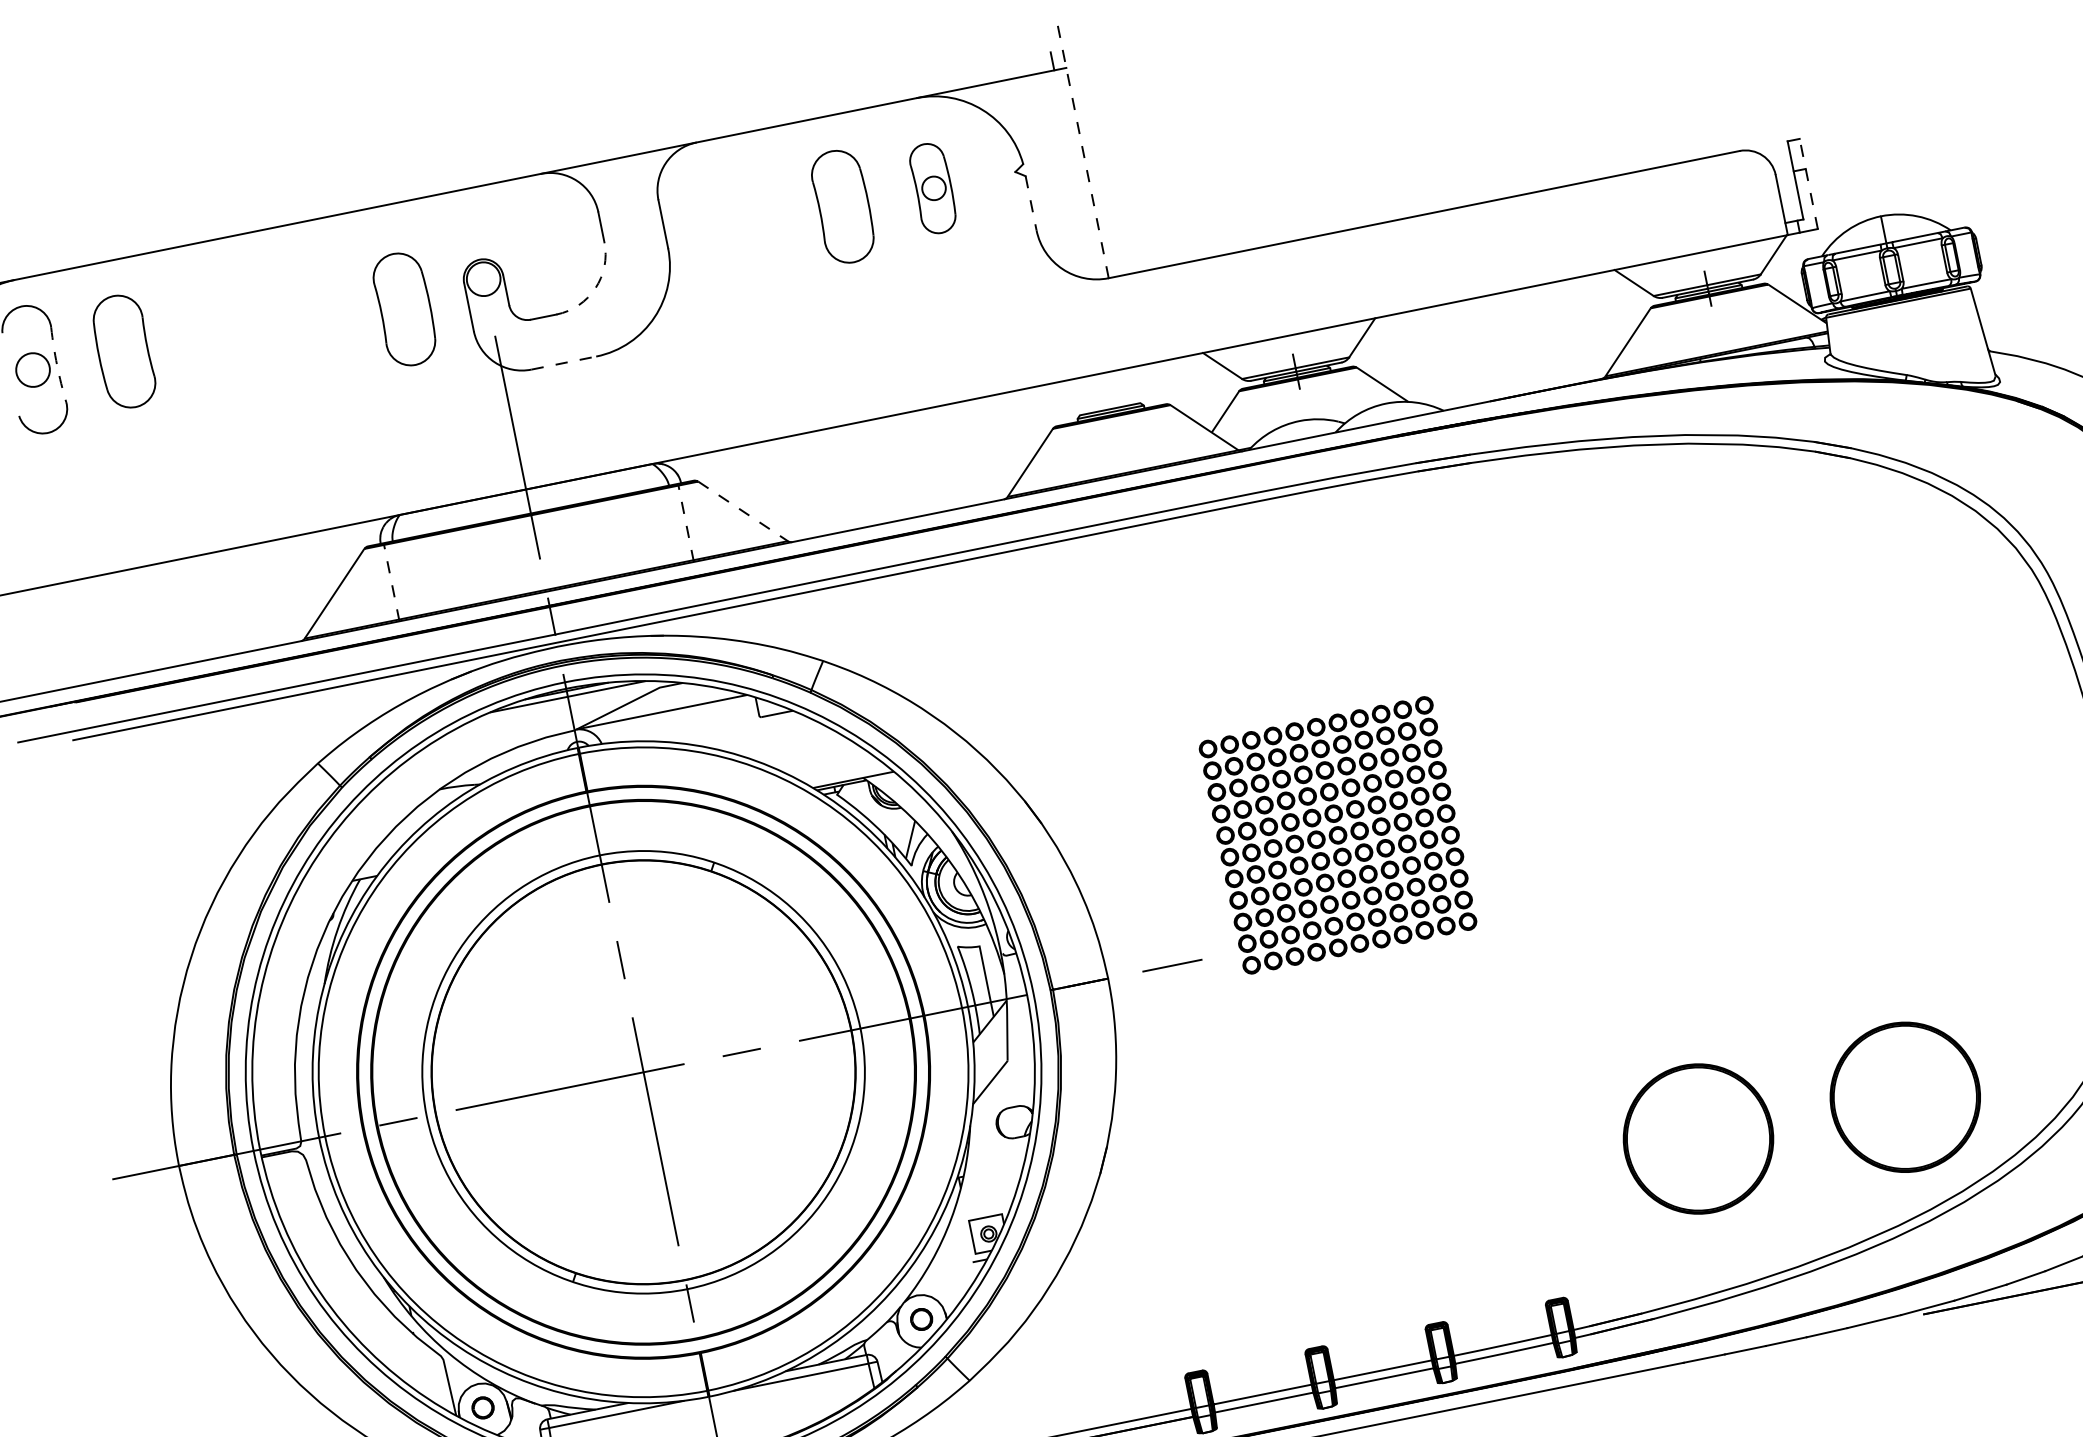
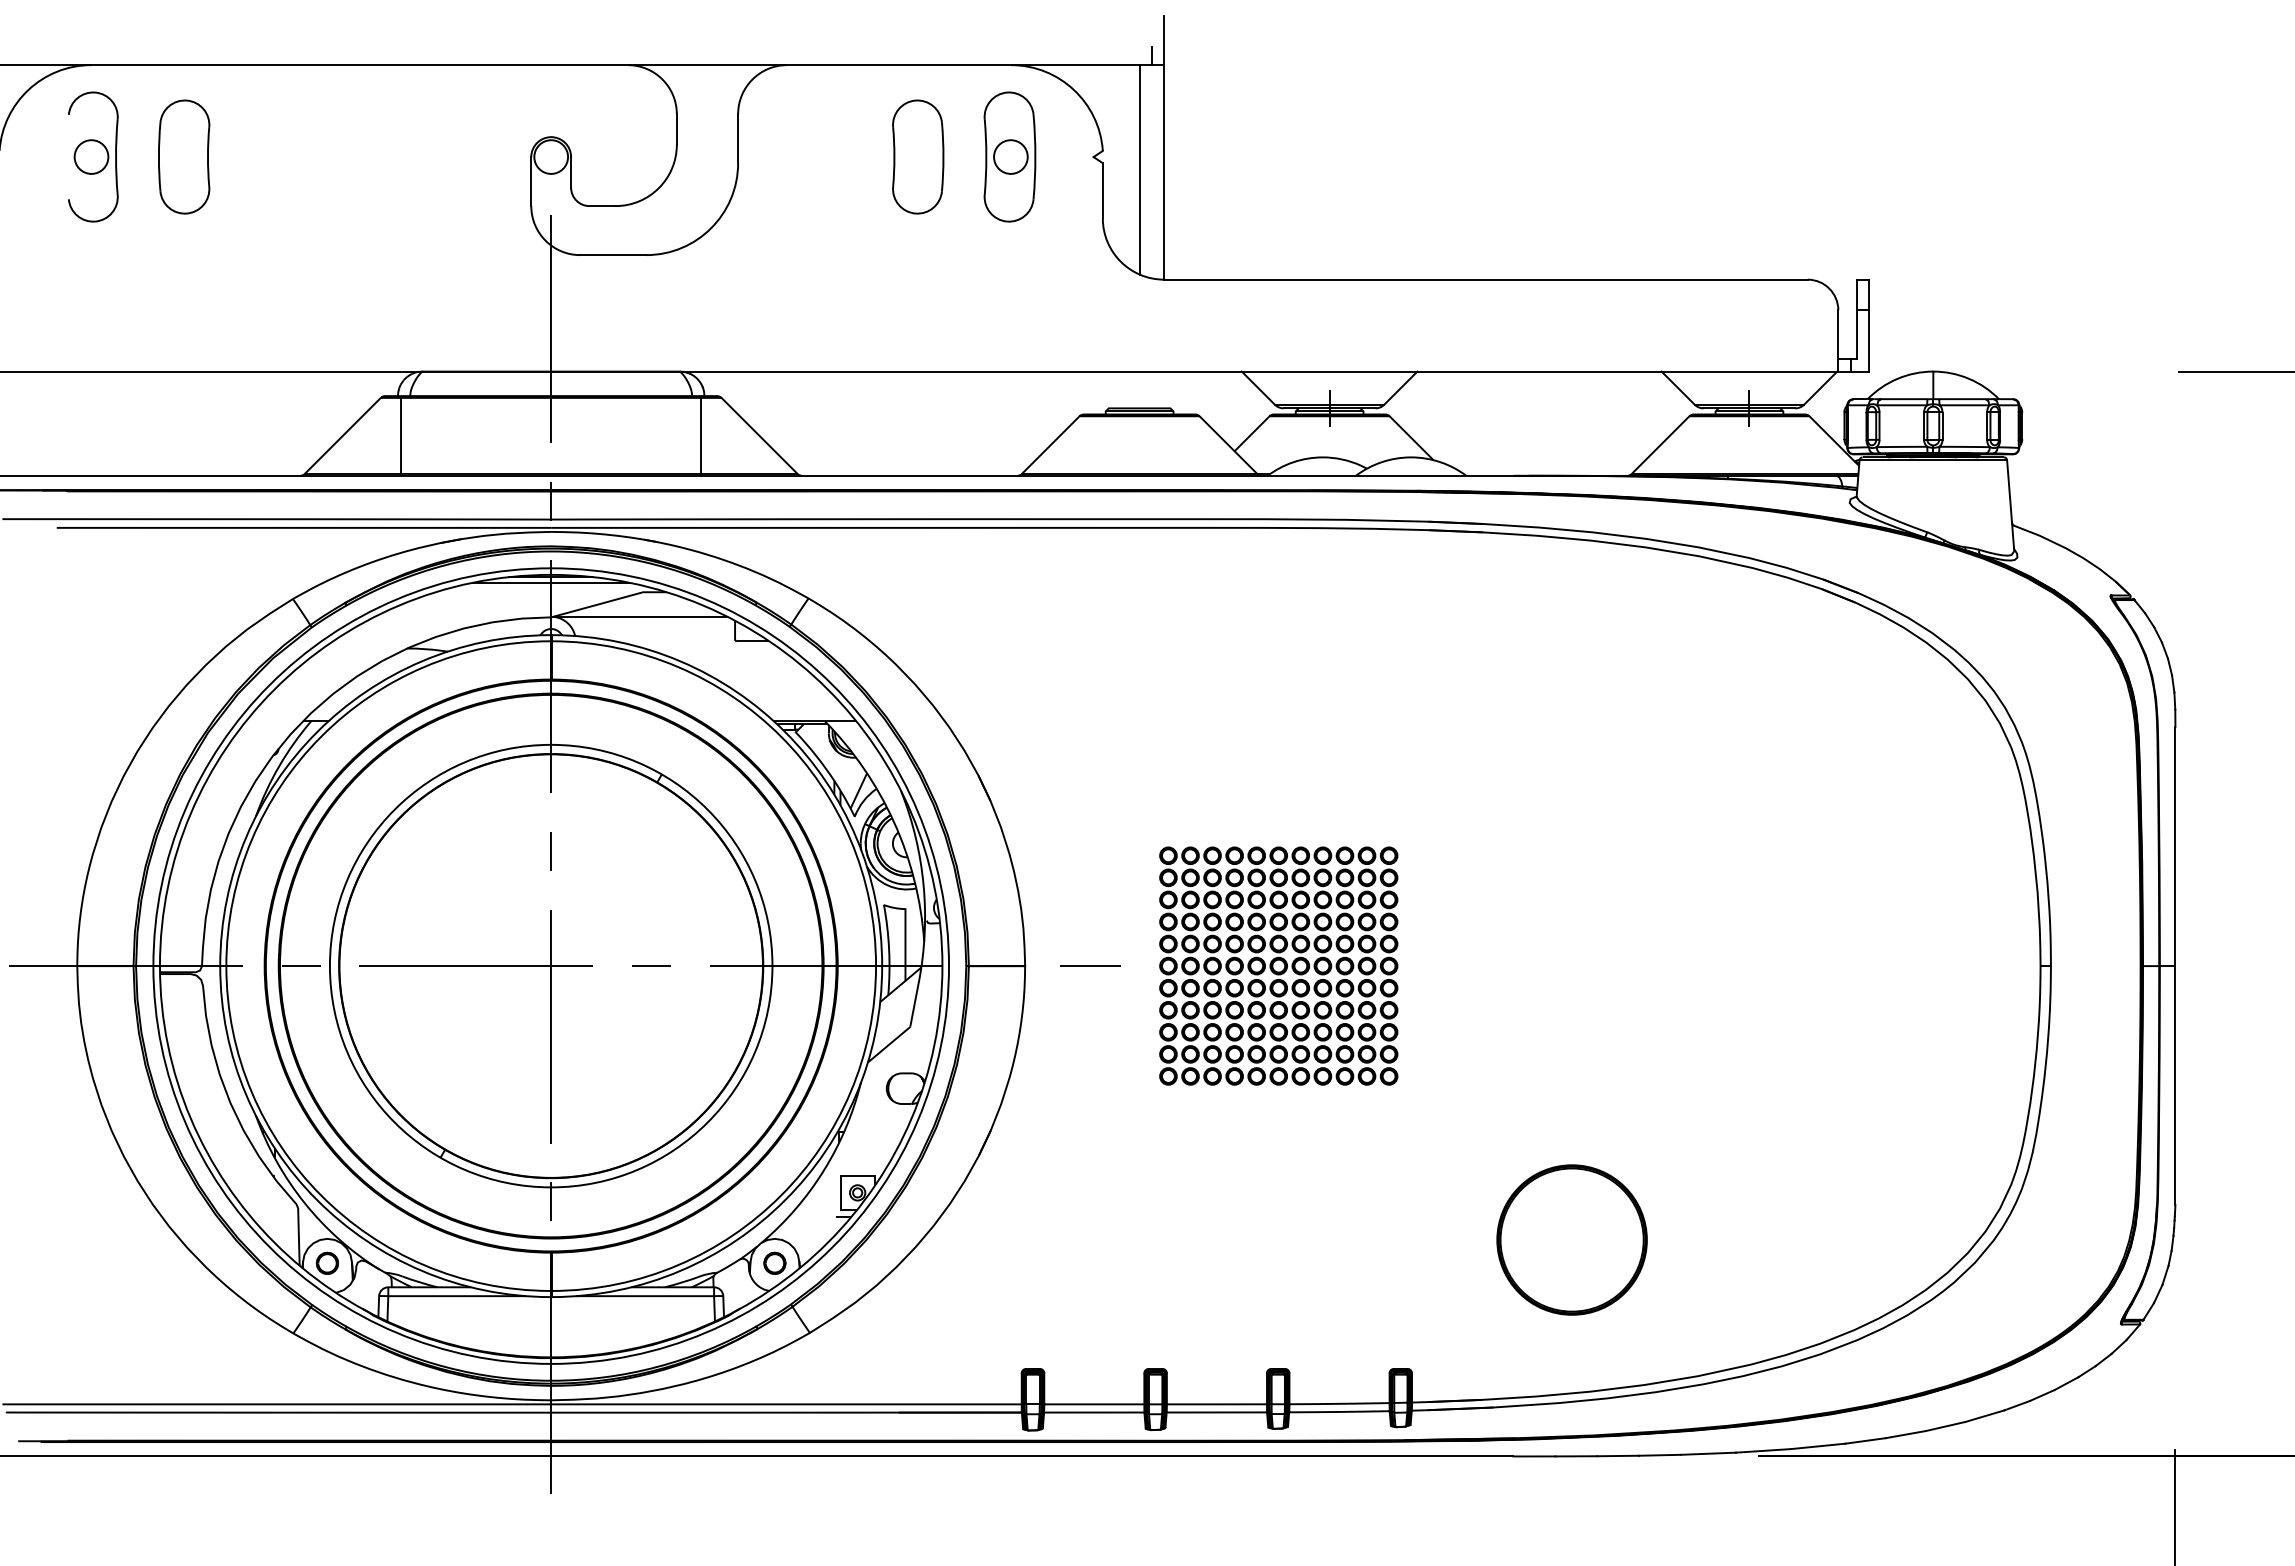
line: (1082, 148) -> (1164, 147), dashed -> solid
line: (1062, 175) -> (1139, 169), added
line: (1808, 183) -> (1868, 325), dashed -> solid
part: (932, 188) -> (1009, 156), size x1.43
line: (1030, 203) -> (1102, 190), dashed -> solid
arc: (595, 288) -> (658, 188), dashed -> solid
part: (405, 308) -> (468, 170), removed
line: (564, 363) -> (613, 255), dashed -> solid
arc: (57, 365) -> (116, 157), dashed -> solid
line: (742, 510) -> (759, 435), dashed -> solid
line: (686, 522) -> (701, 435), dashed -> solid
line: (391, 581) -> (401, 435), dashed -> solid
part: (1337, 834) -> (1278, 965), moved
part: (1904, 1096) -> (1782, 1239), removed

